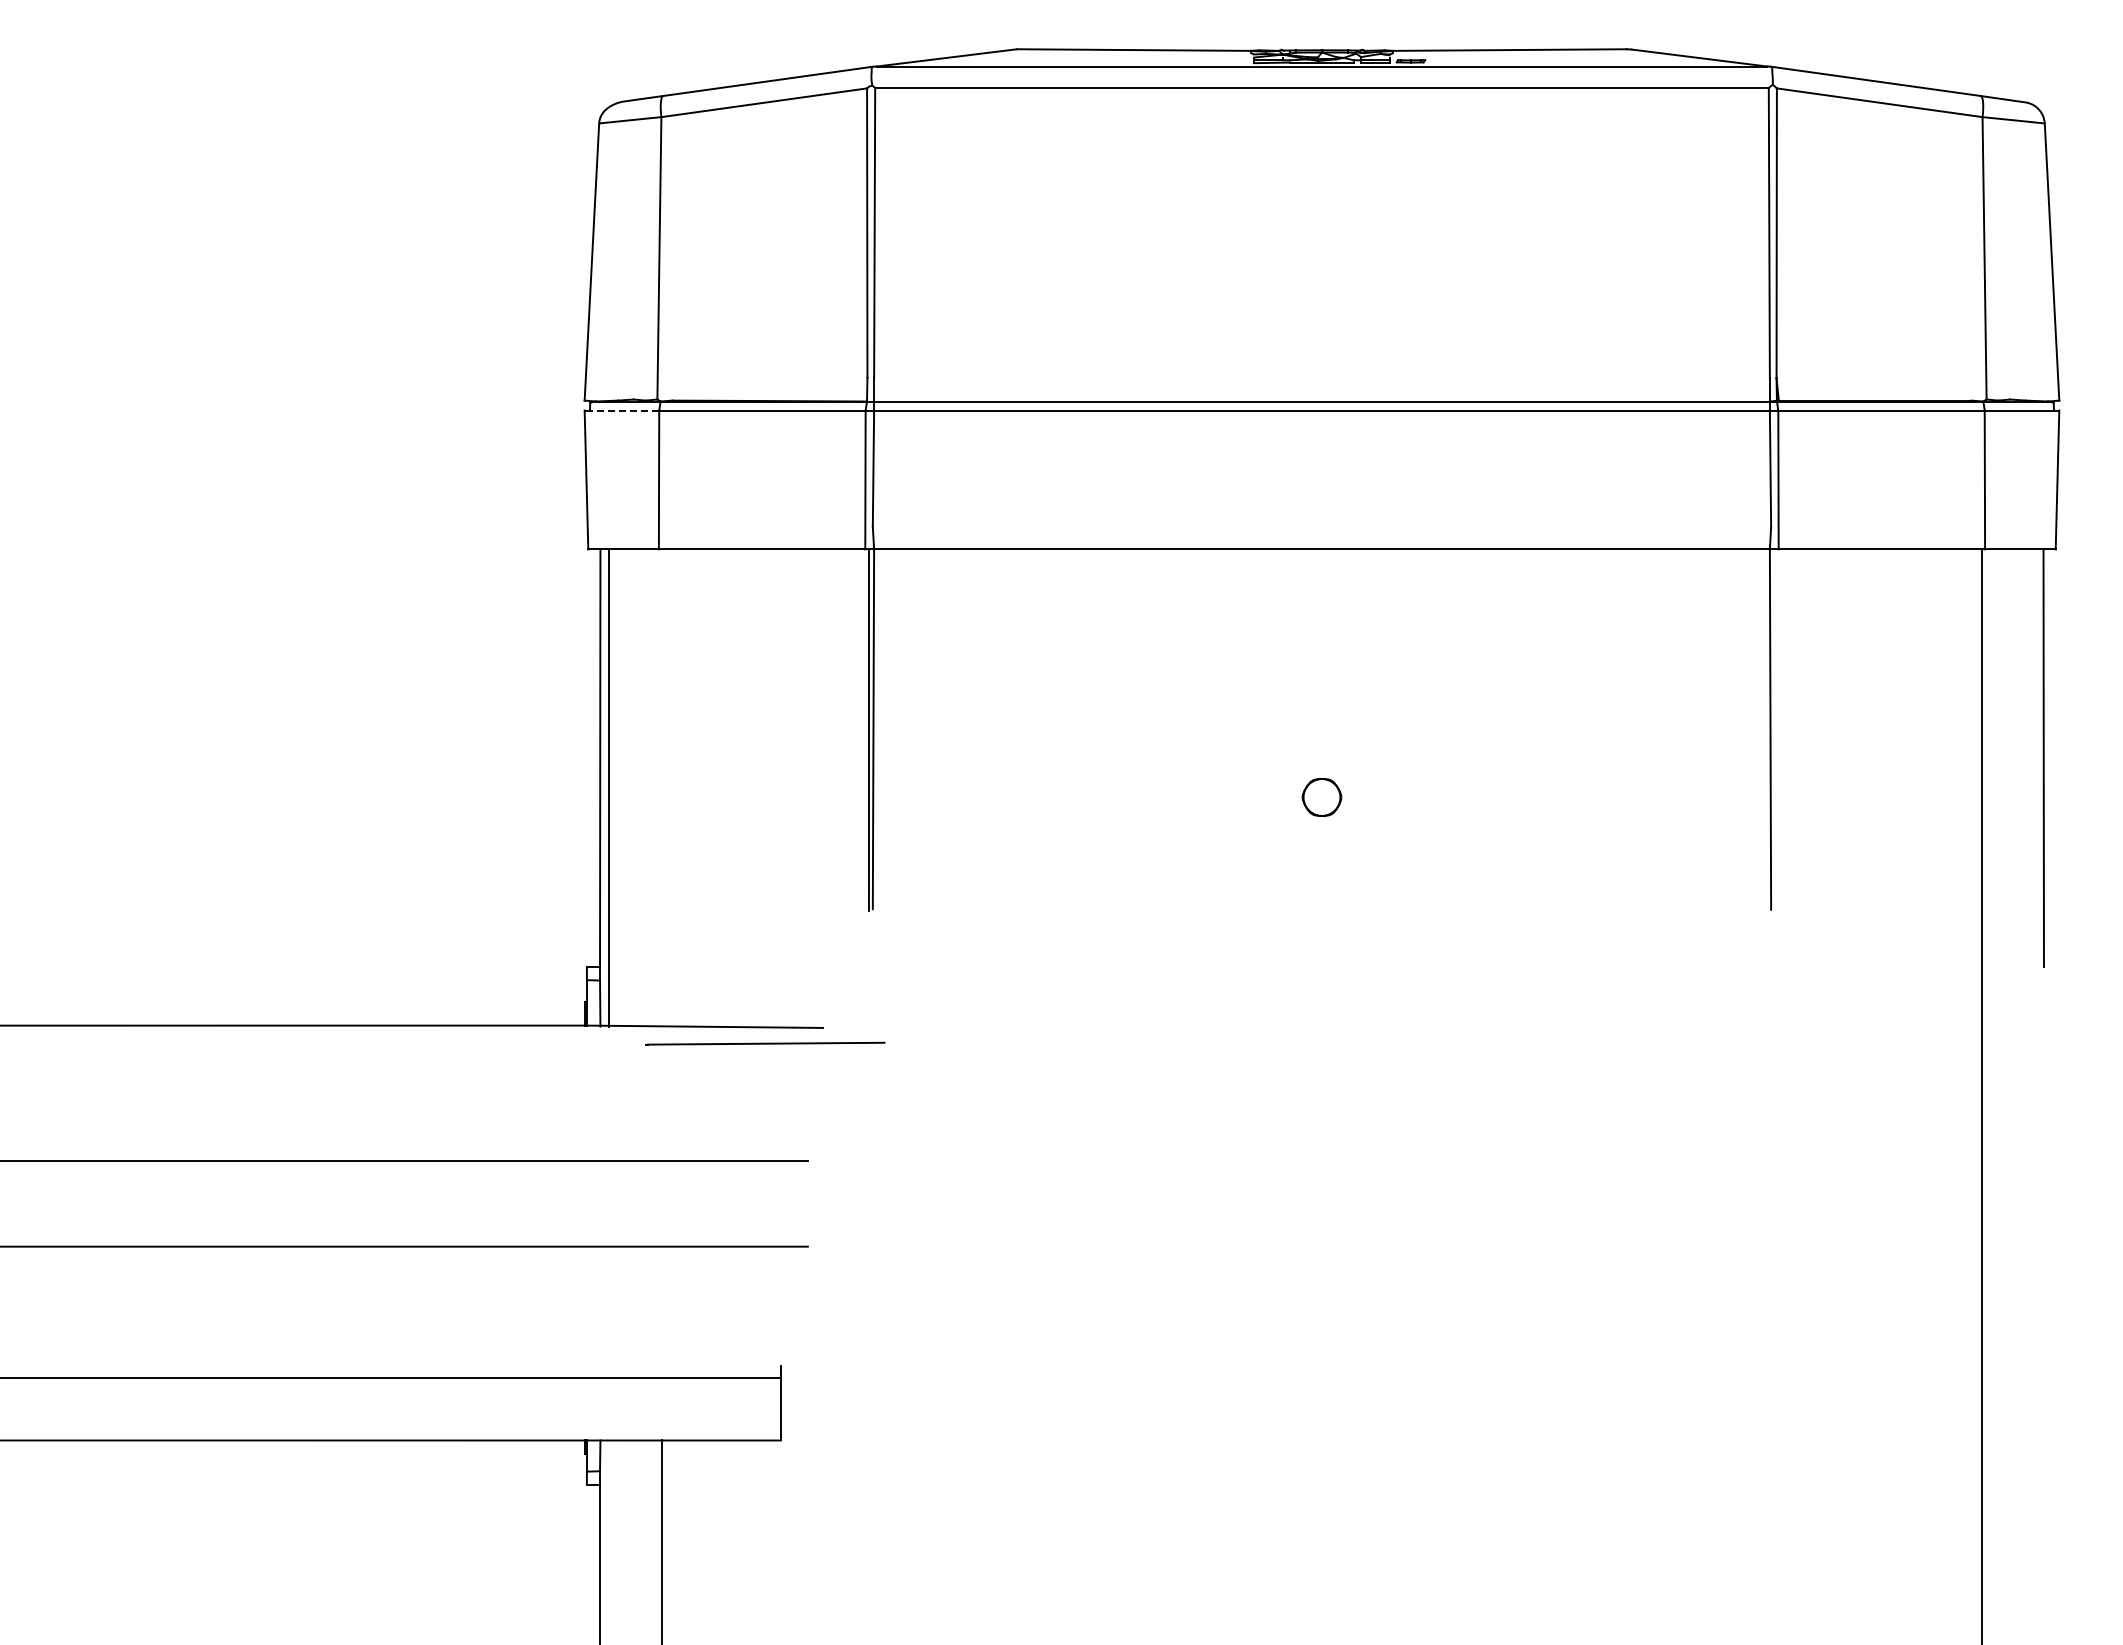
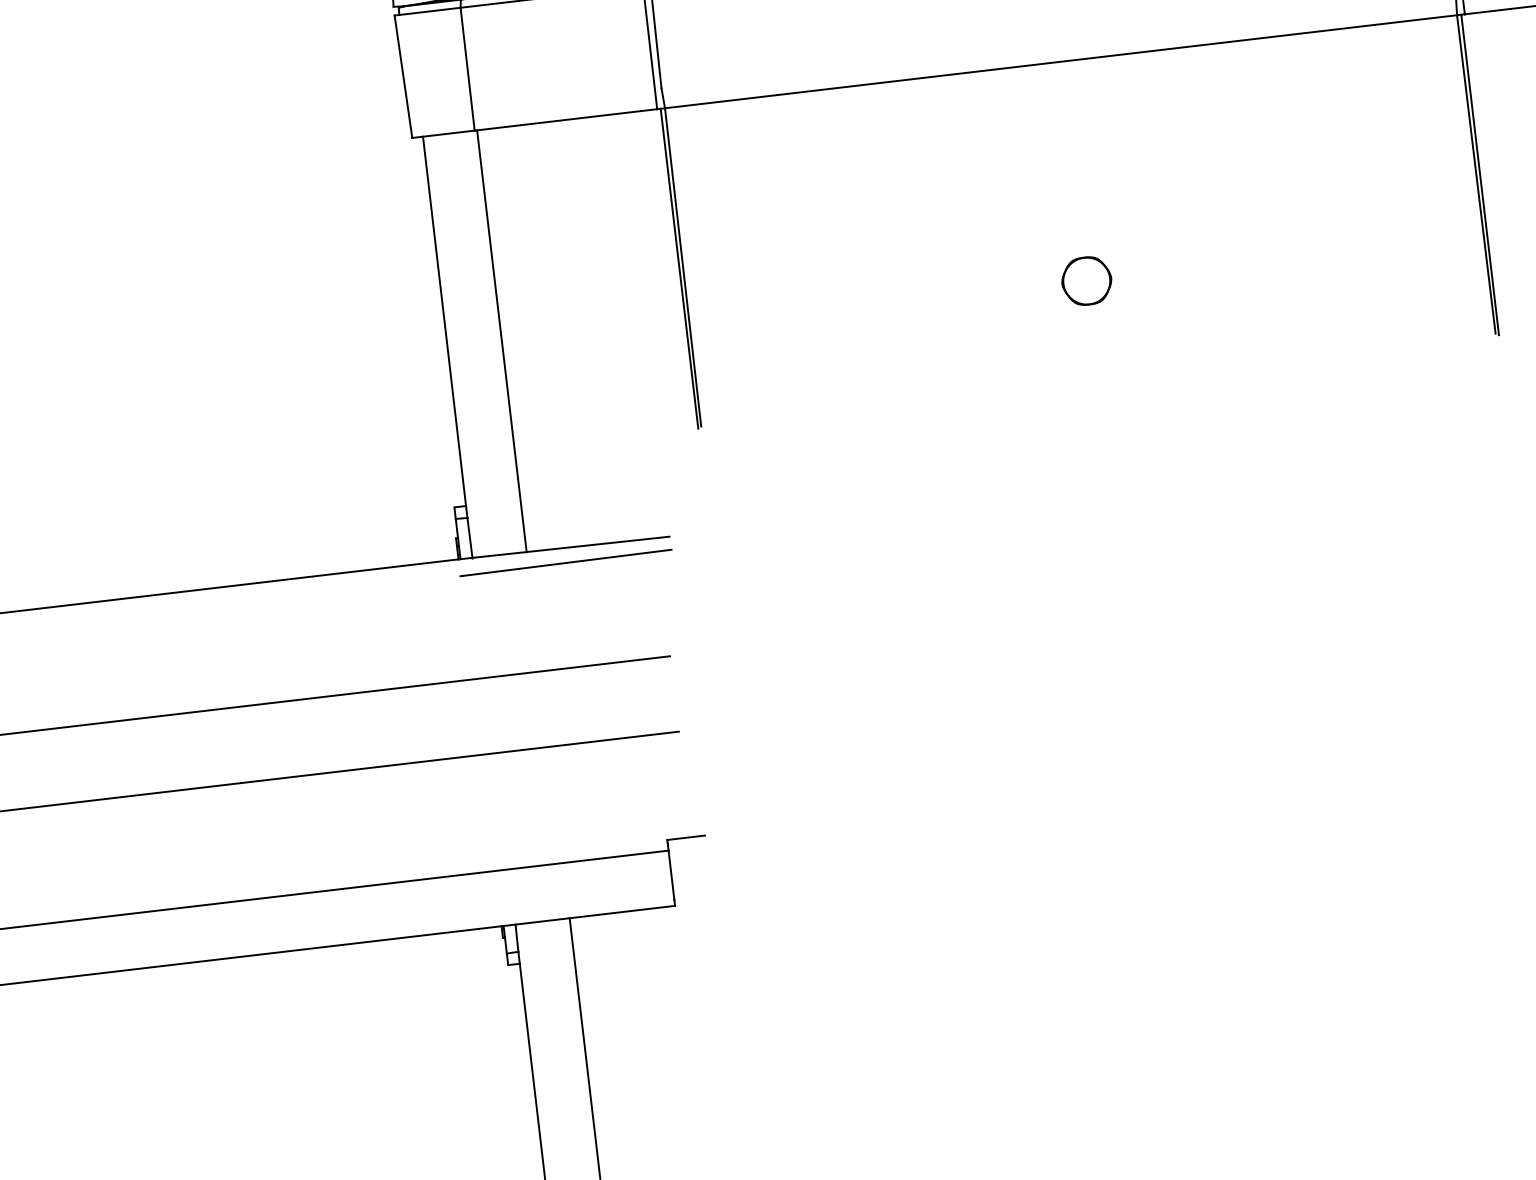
line: (624, 410) -> (429, 11), dashed -> solid
line: (1774, 730) -> (1479, 174), added
line: (608, 787) -> (501, 340), moved
part: (1321, 797) -> (1086, 281), size x1.43
line: (765, 1043) -> (566, 562), moved
line: (801, 1365) -> (685, 837), added

